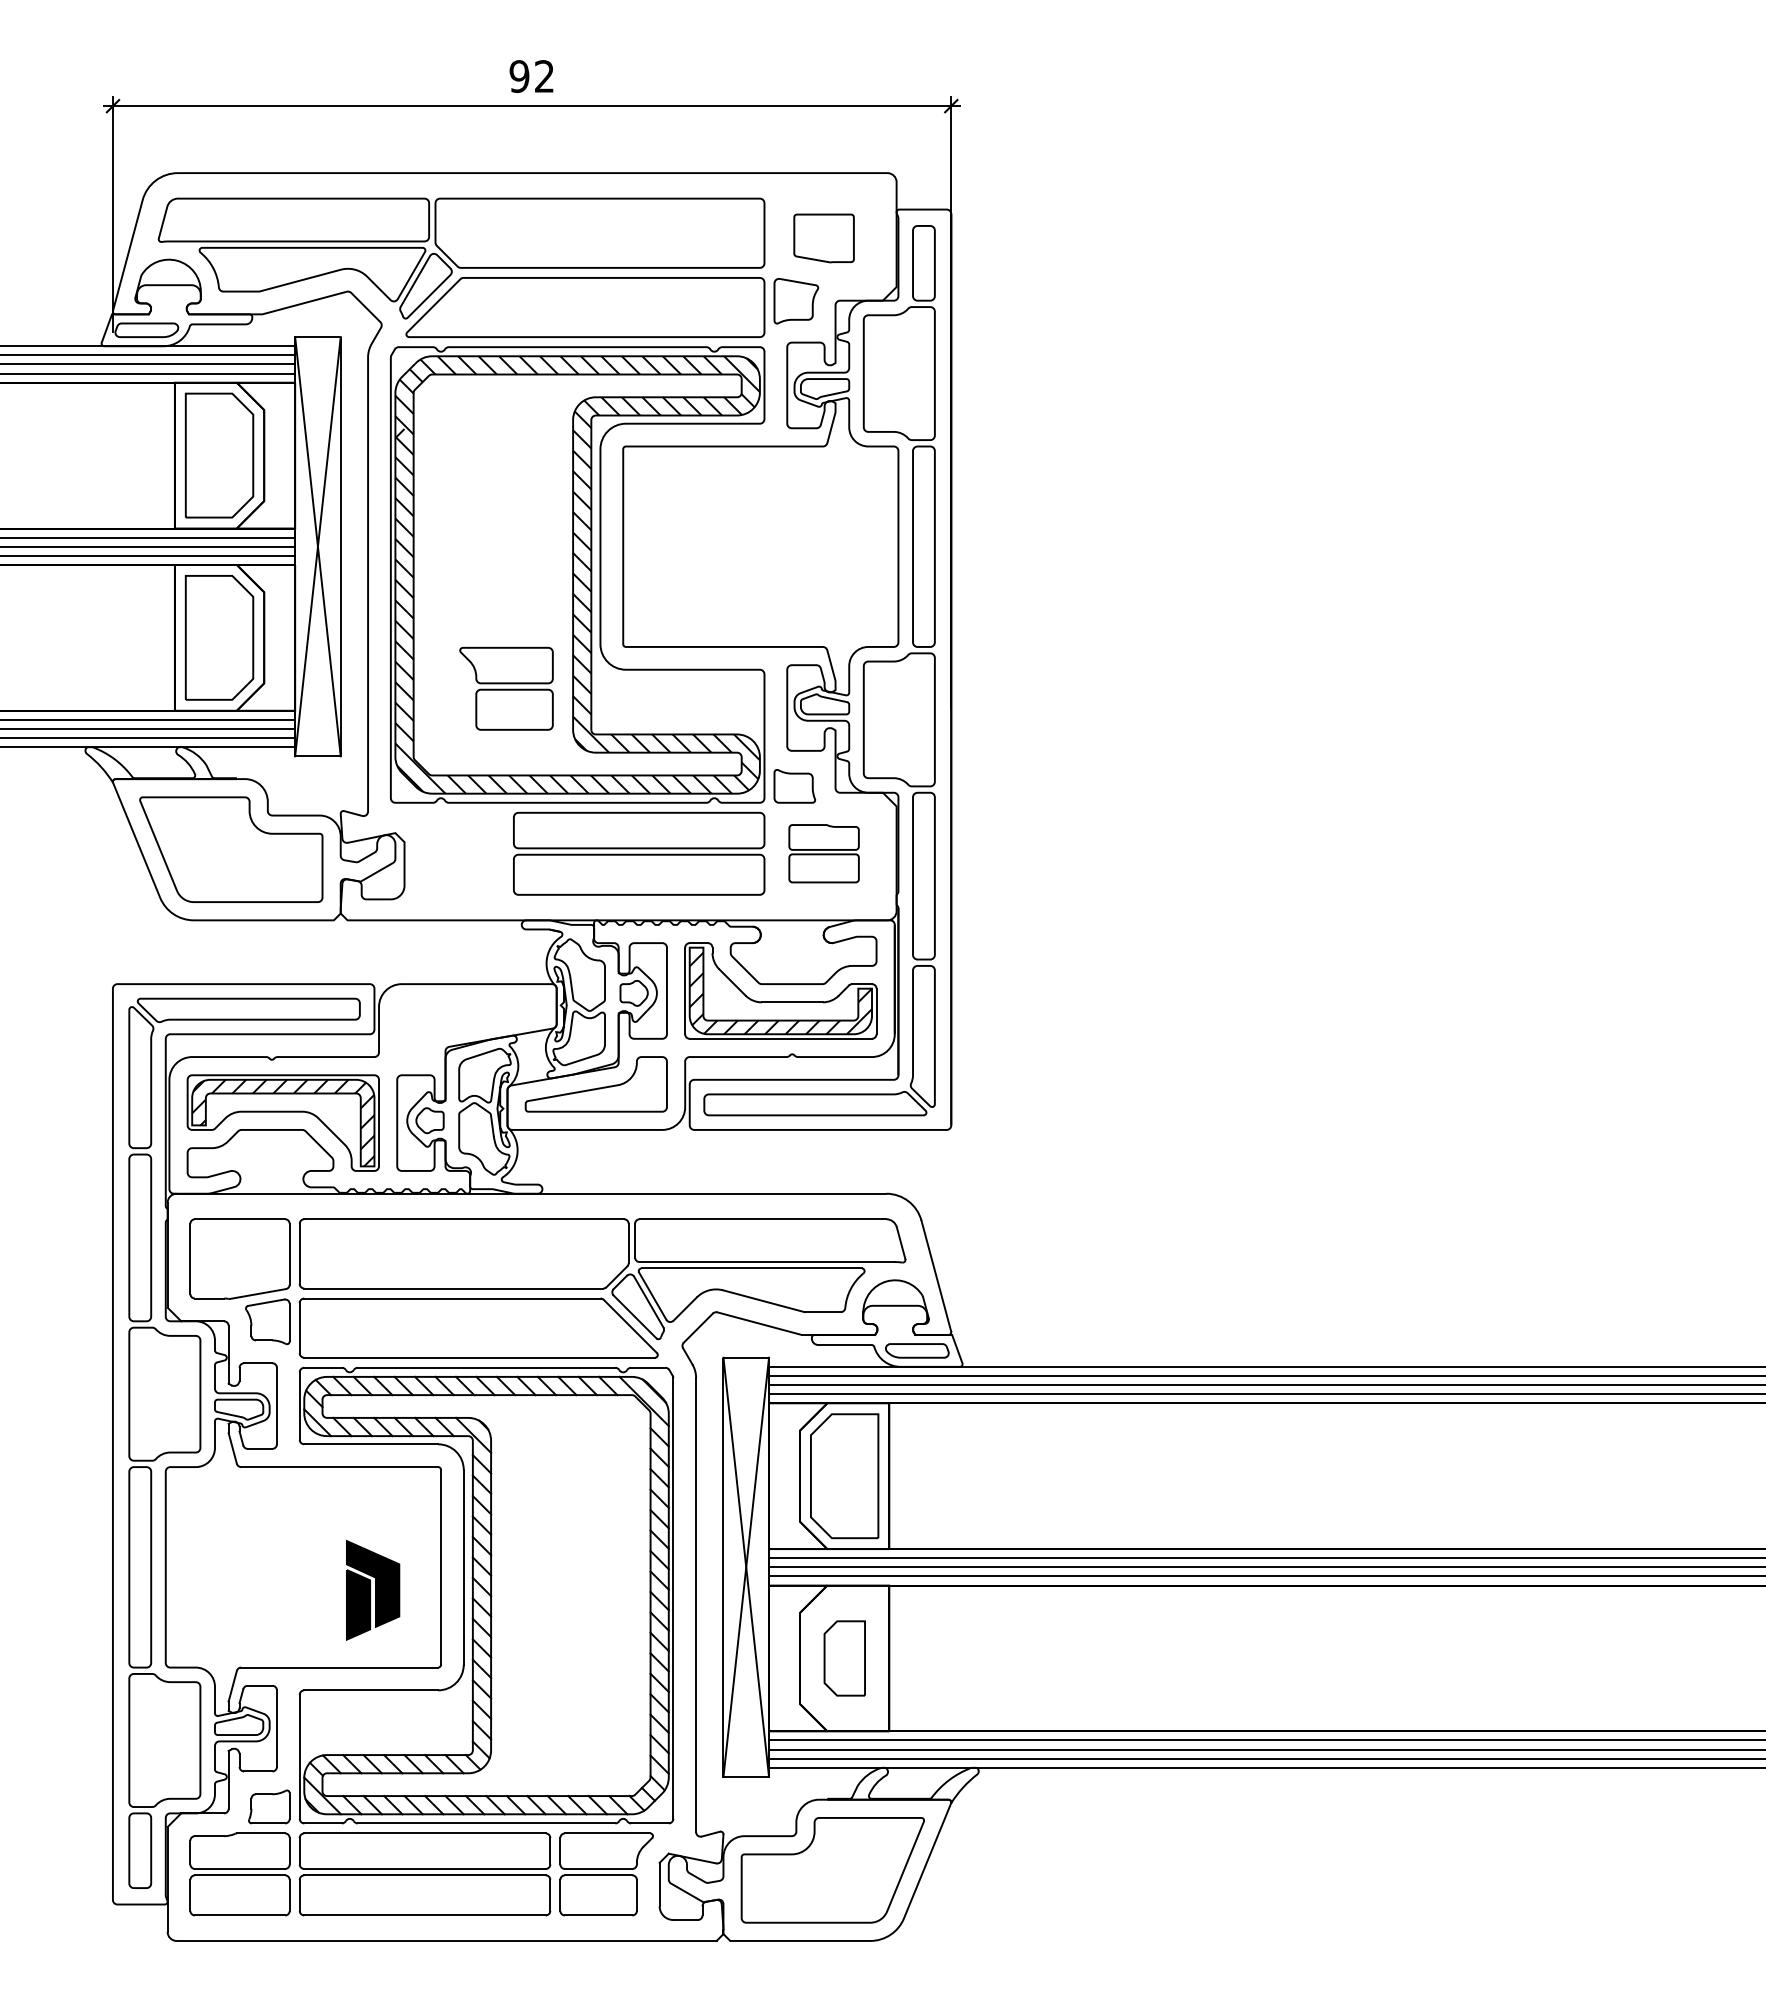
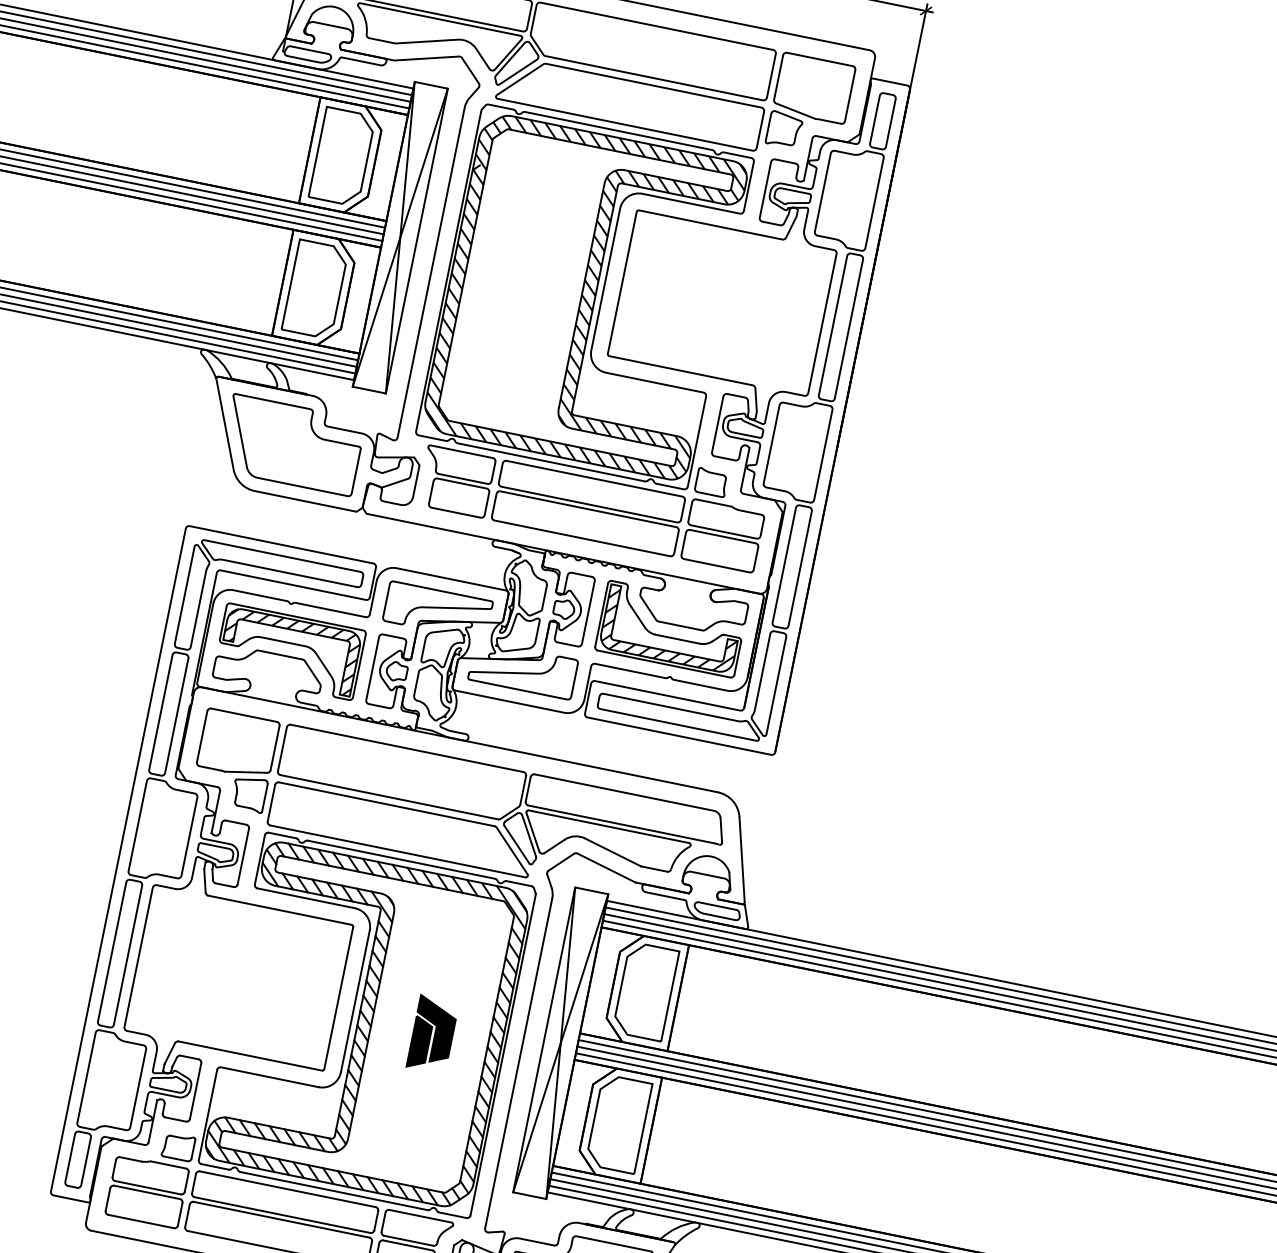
part: (823, 238) -> (813, 88), size x1.67
part: (506, 688) -> (456, 481), moved
part: (823, 853) -> (722, 535), size x1.43
part: (467, 1029) -> (437, 610), added
part: (373, 1589) -> (433, 1034), moved
part: (844, 1658) -> (618, 1124), size x1.67

